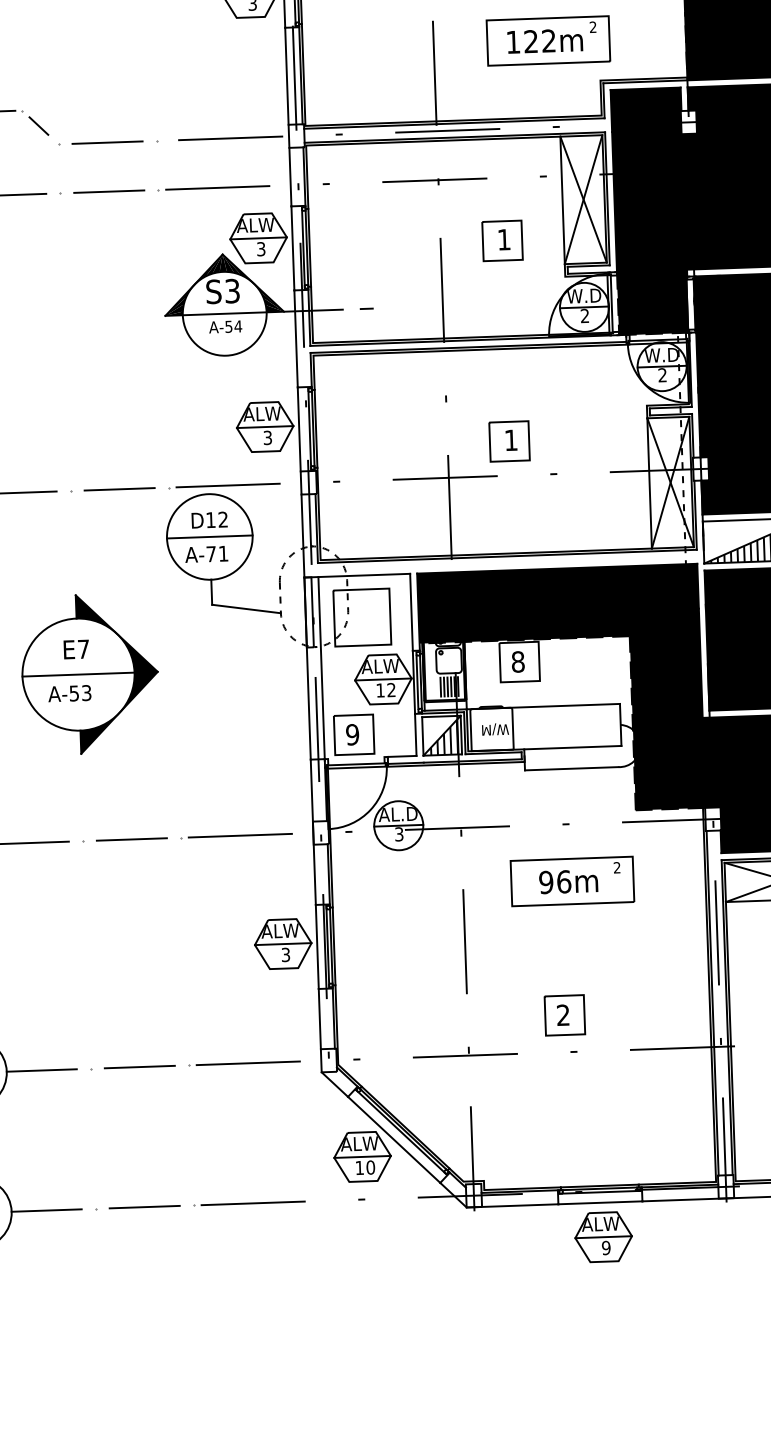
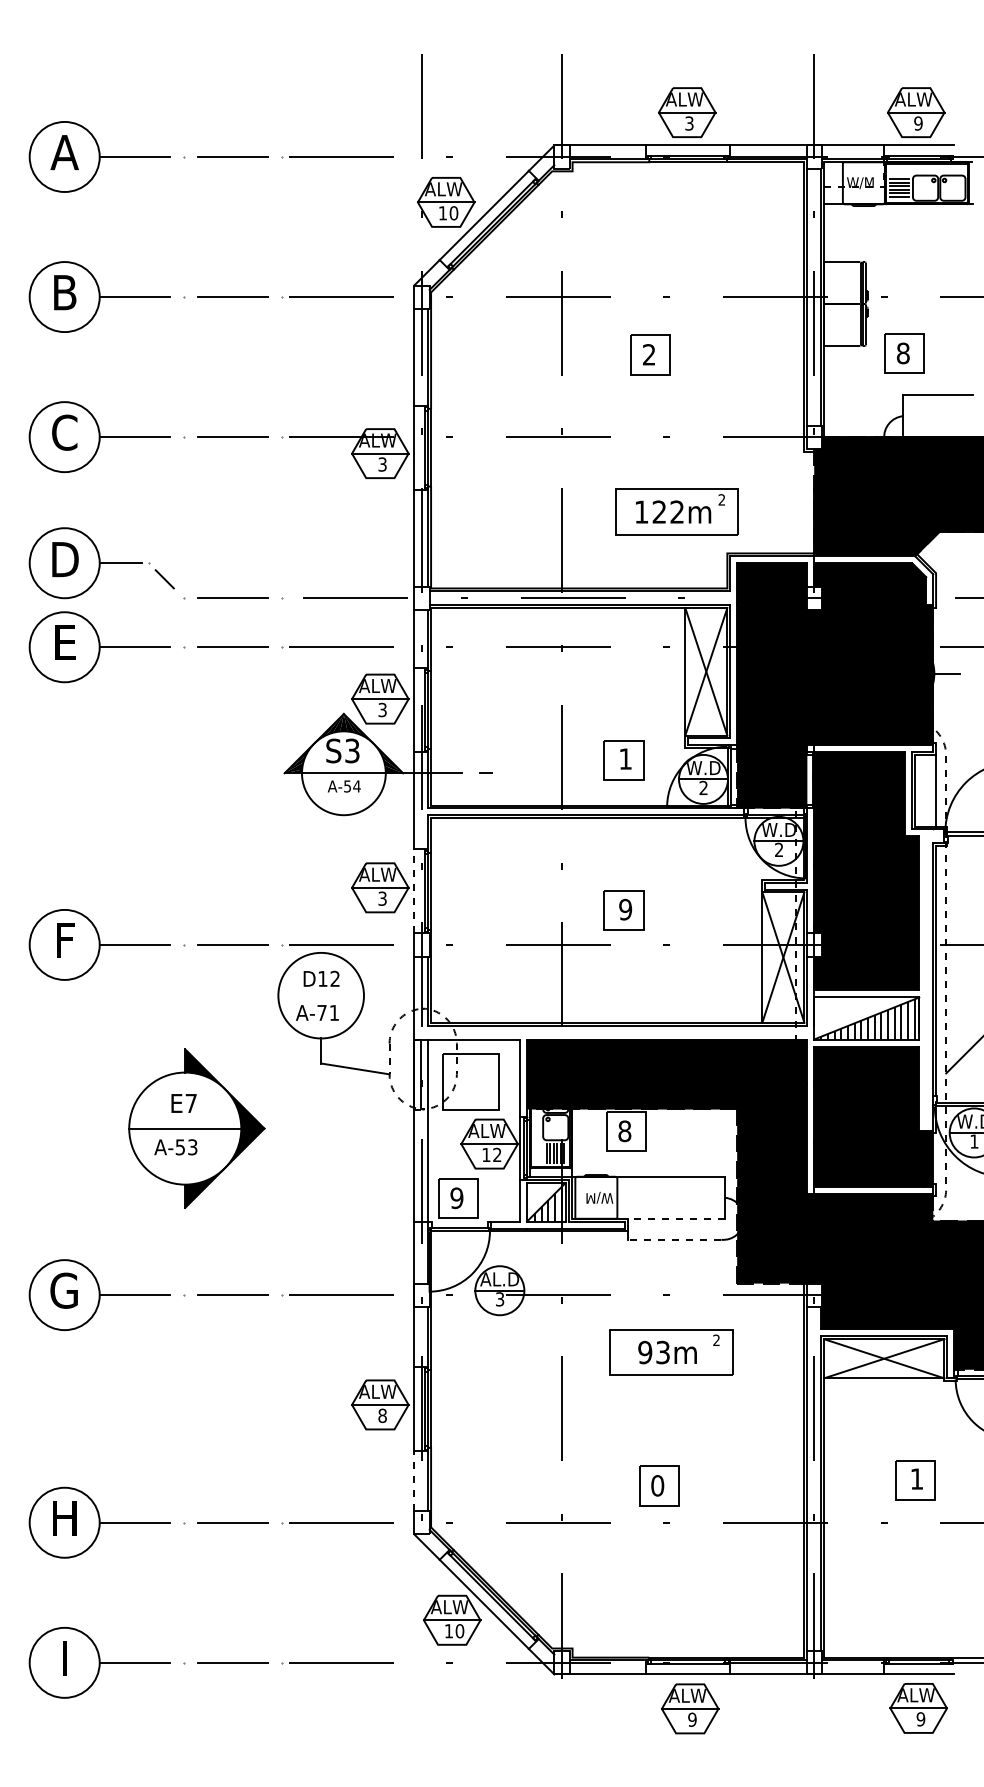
part: (502, 241) -> (623, 760), moved
line: (299, 428) -> (414, 890), solid -> dashed
text: (511, 440) -> (625, 909), 1 -> 9
line: (210, 536) -> (321, 995), removed
line: (572, 747) -> (676, 1218), solid -> dashed
line: (571, 768) -> (674, 1239), solid -> dashed
text: (564, 881) -> (663, 1352), 96m -> 93m
text: (285, 954) -> (382, 1415), 3 -> 8
text: (563, 1014) -> (657, 1485), 2 -> 0
line: (320, 1018) -> (414, 1480), solid -> dashed

